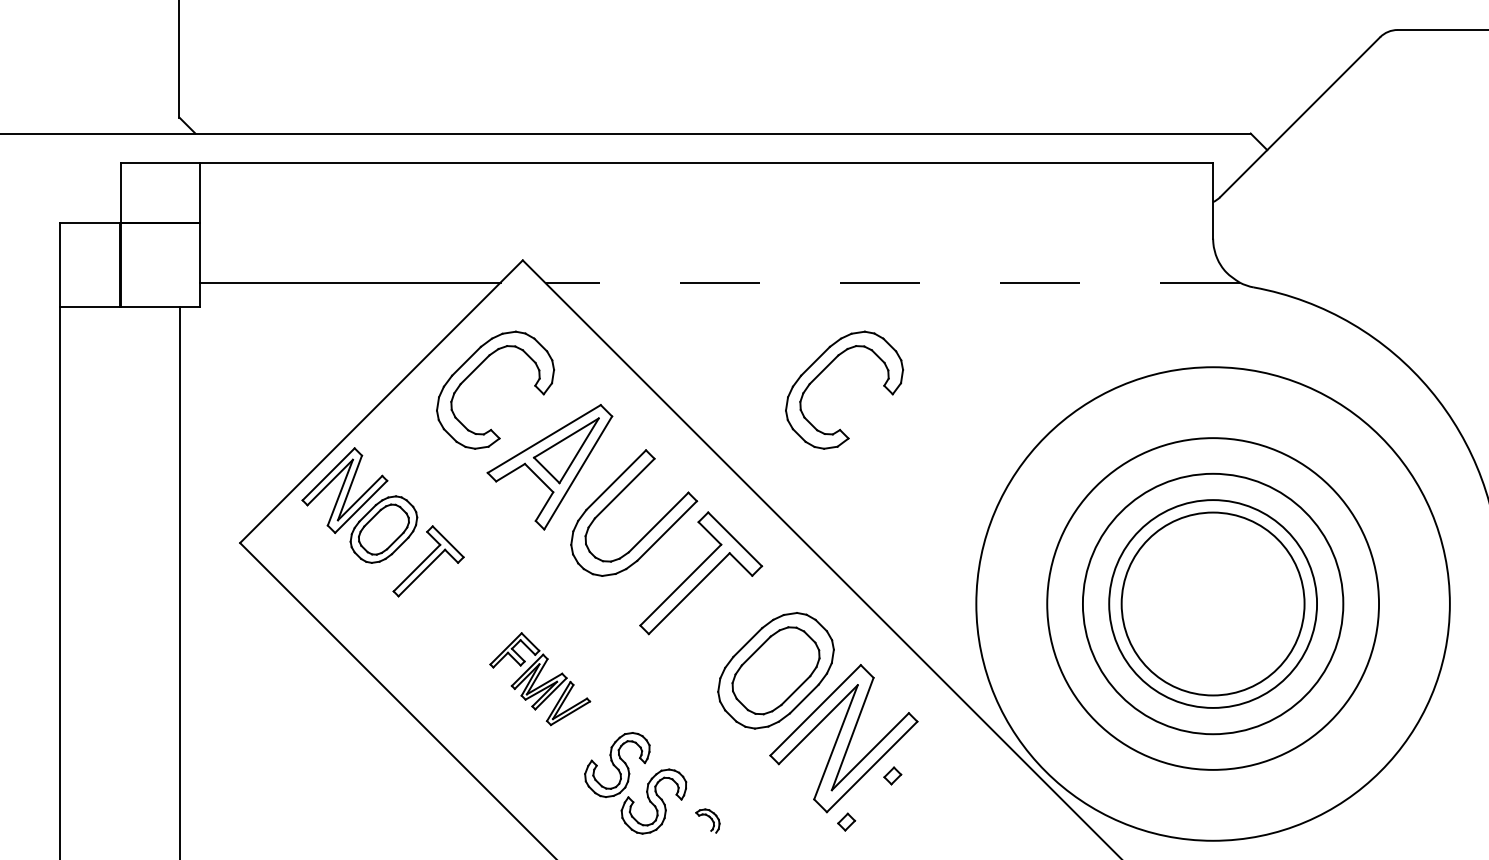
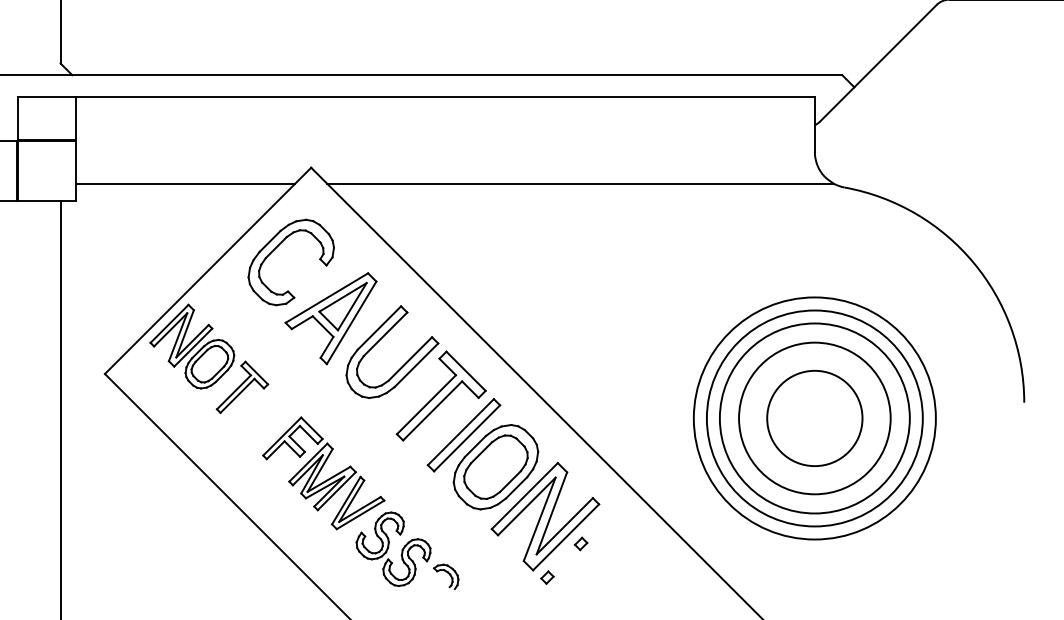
line: (891, 282) -> (580, 183), dashed -> solid
part: (825, 369) -> (532, 247), removed
circle: (1212, 603) -> (814, 418), size x0.71
circle: (1213, 604) -> (815, 418), size x0.62
part: (731, 626) -> (463, 434), added
part: (540, 678) -> (324, 472), size x1.67
part: (707, 820) -> (445, 576), size x1.43

